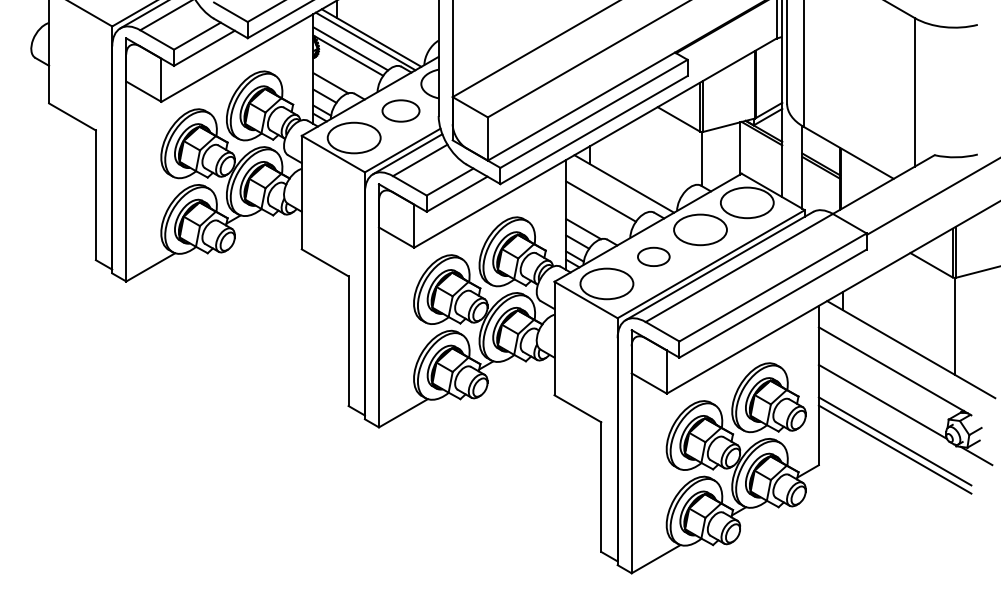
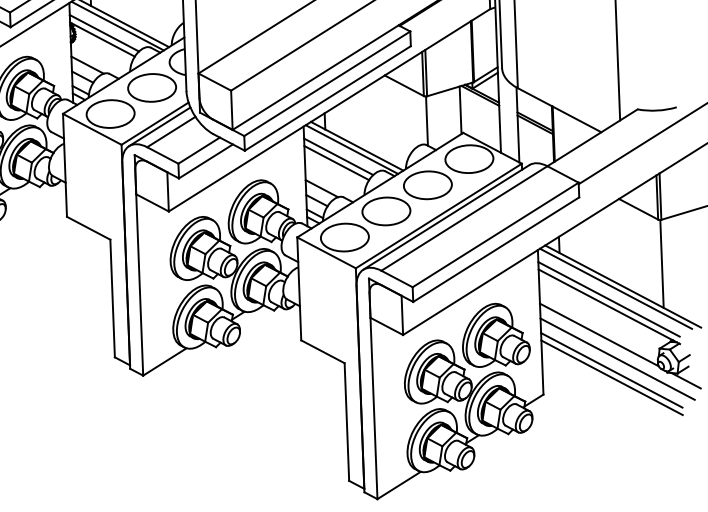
part: (400, 110) -> (151, 87), size x1.43
line: (618, 187) -> (352, 149), added
line: (603, 194) -> (338, 156), added
part: (653, 256) -> (386, 211), size x1.67
line: (903, 351) -> (616, 288), added
line: (894, 363) -> (608, 299), added
line: (901, 429) -> (617, 359), added

